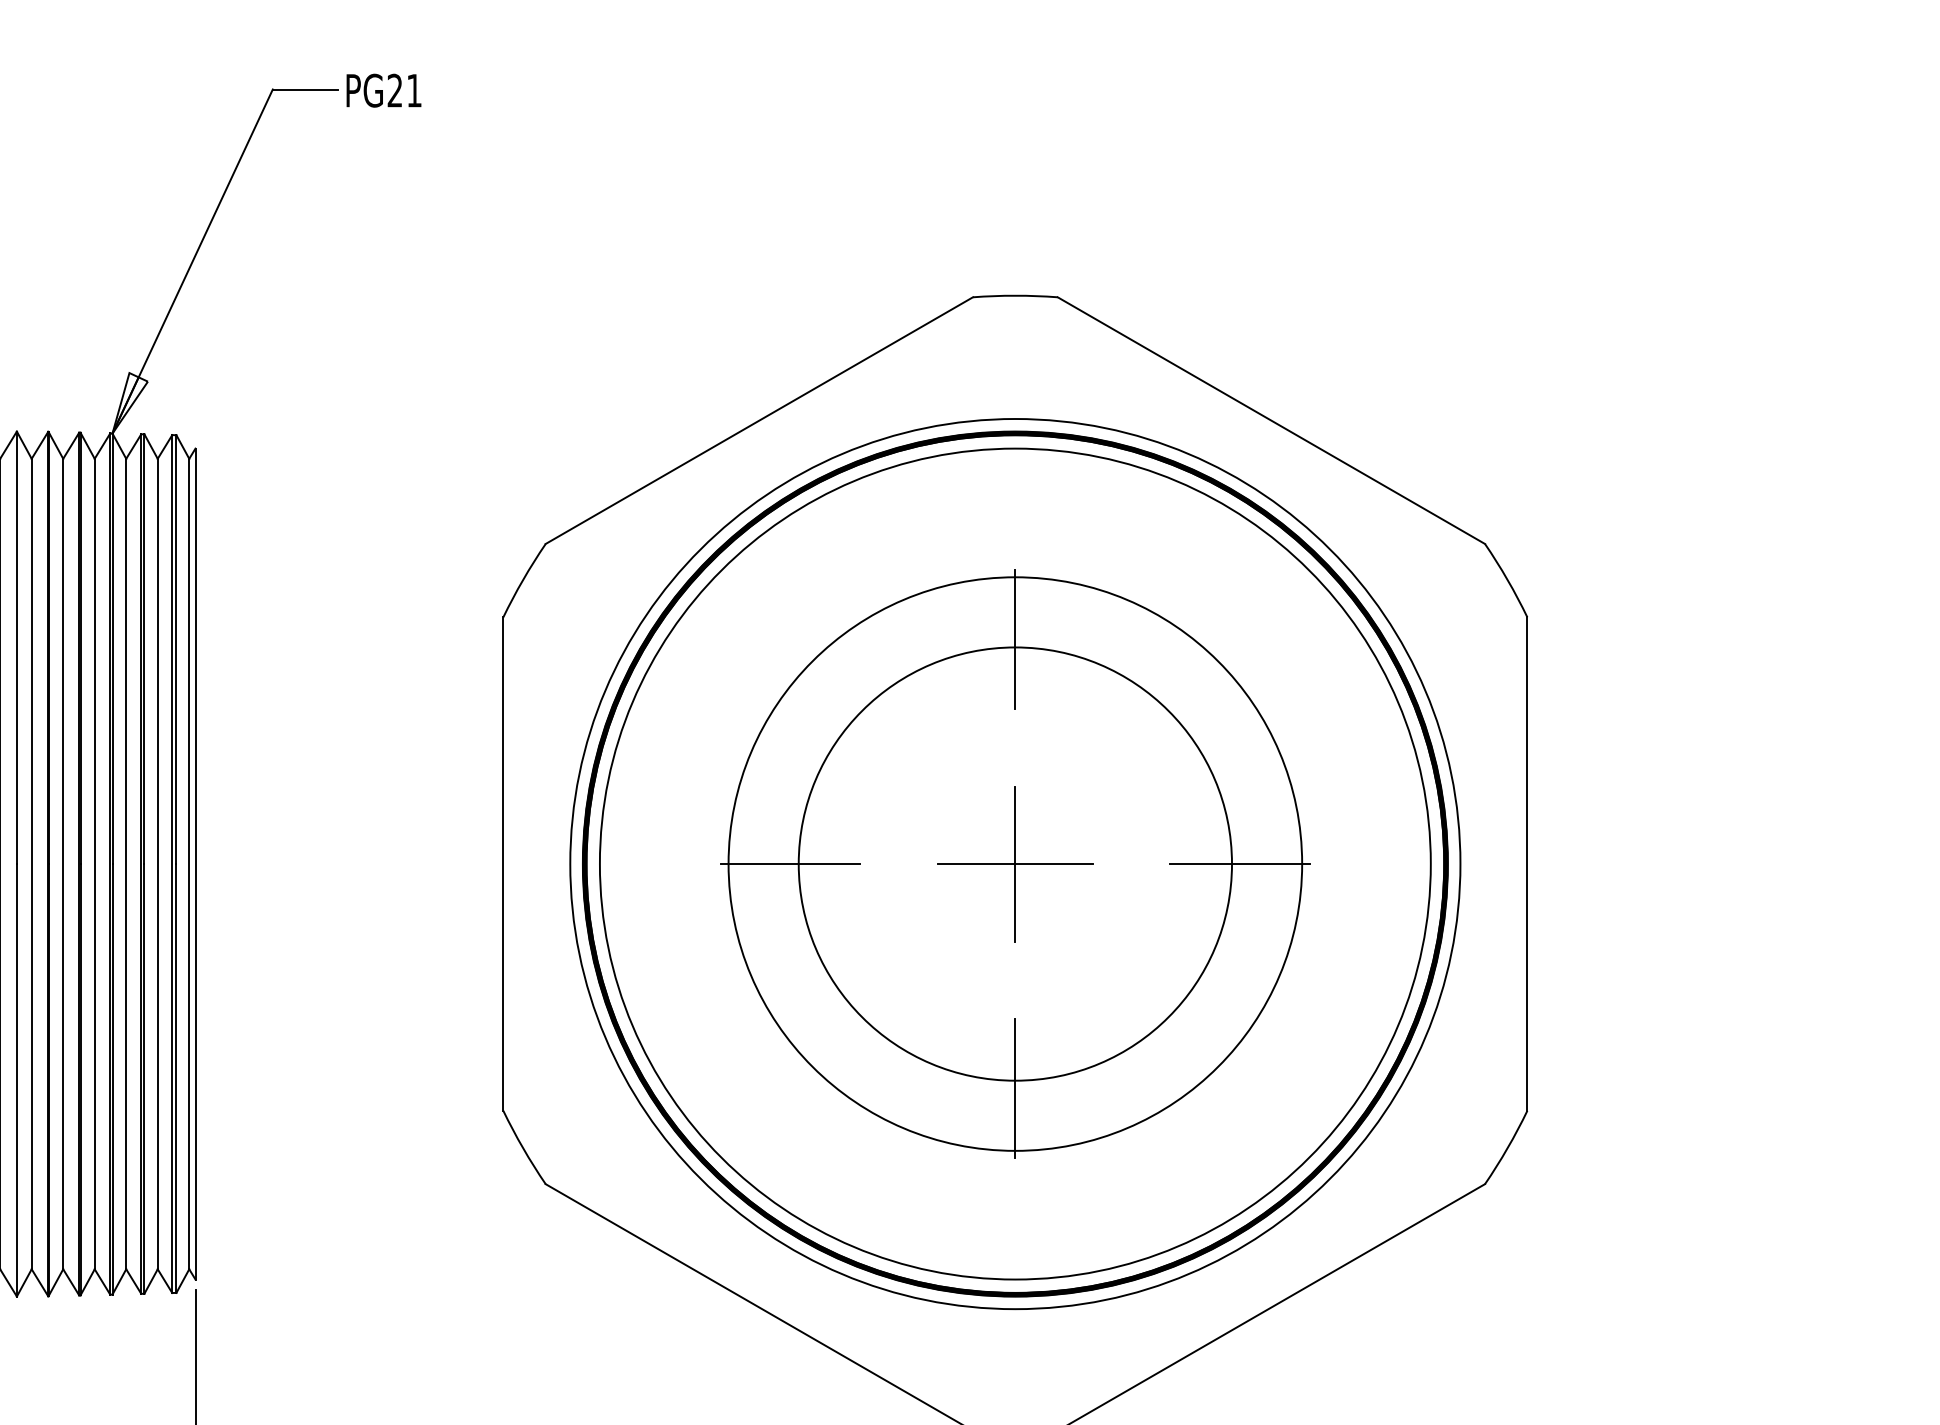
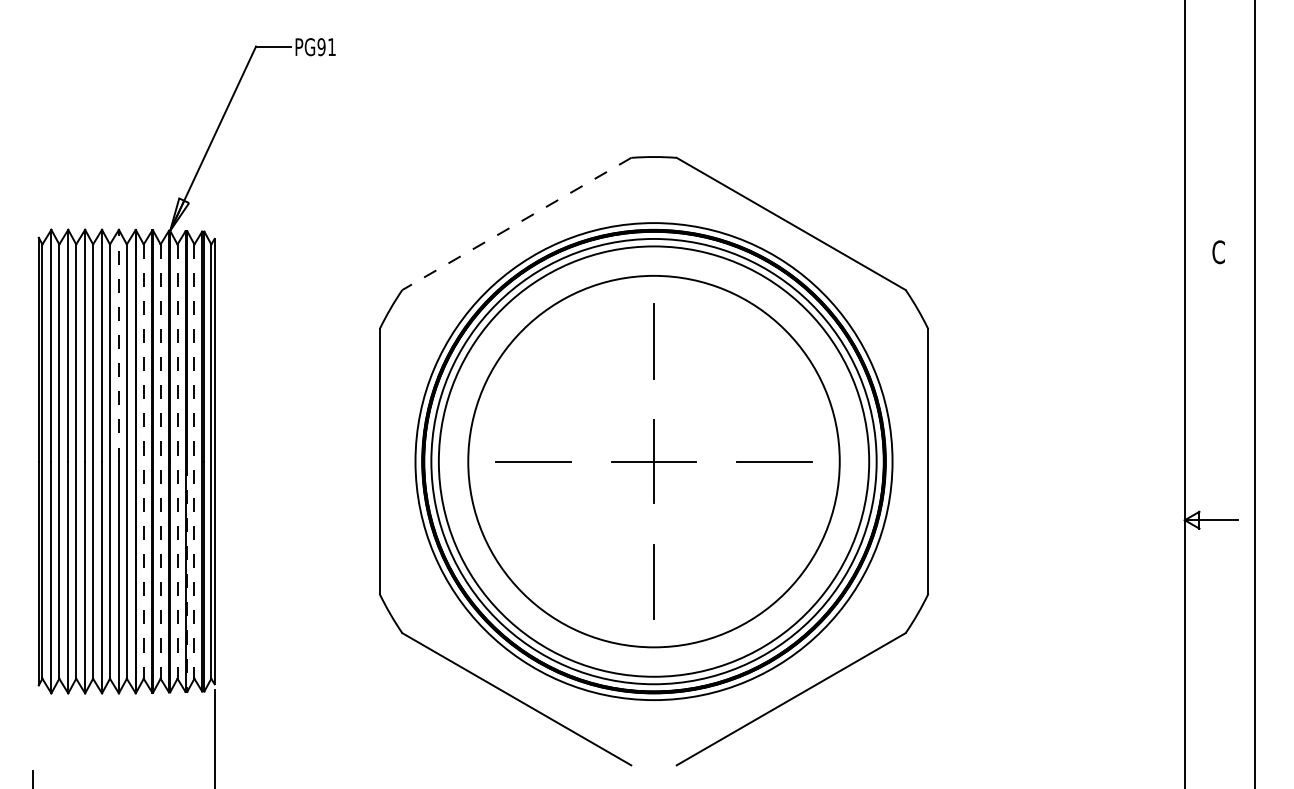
text: (394, 91) -> (321, 47), PG21 -> PG91
line: (758, 421) -> (516, 224), solid -> dashed
line: (16, 647) -> (118, 345), solid -> dashed
circle: (1014, 863) -> (653, 461), size x1.4
circle: (1014, 863) -> (653, 461), size x1.6
line: (62, 865) -> (143, 462), solid -> dashed
line: (94, 865) -> (160, 462), solid -> dashed
line: (126, 865) -> (177, 462), solid -> dashed
line: (157, 865) -> (194, 462), solid -> dashed
line: (144, 1080) -> (187, 577), solid -> dashed

